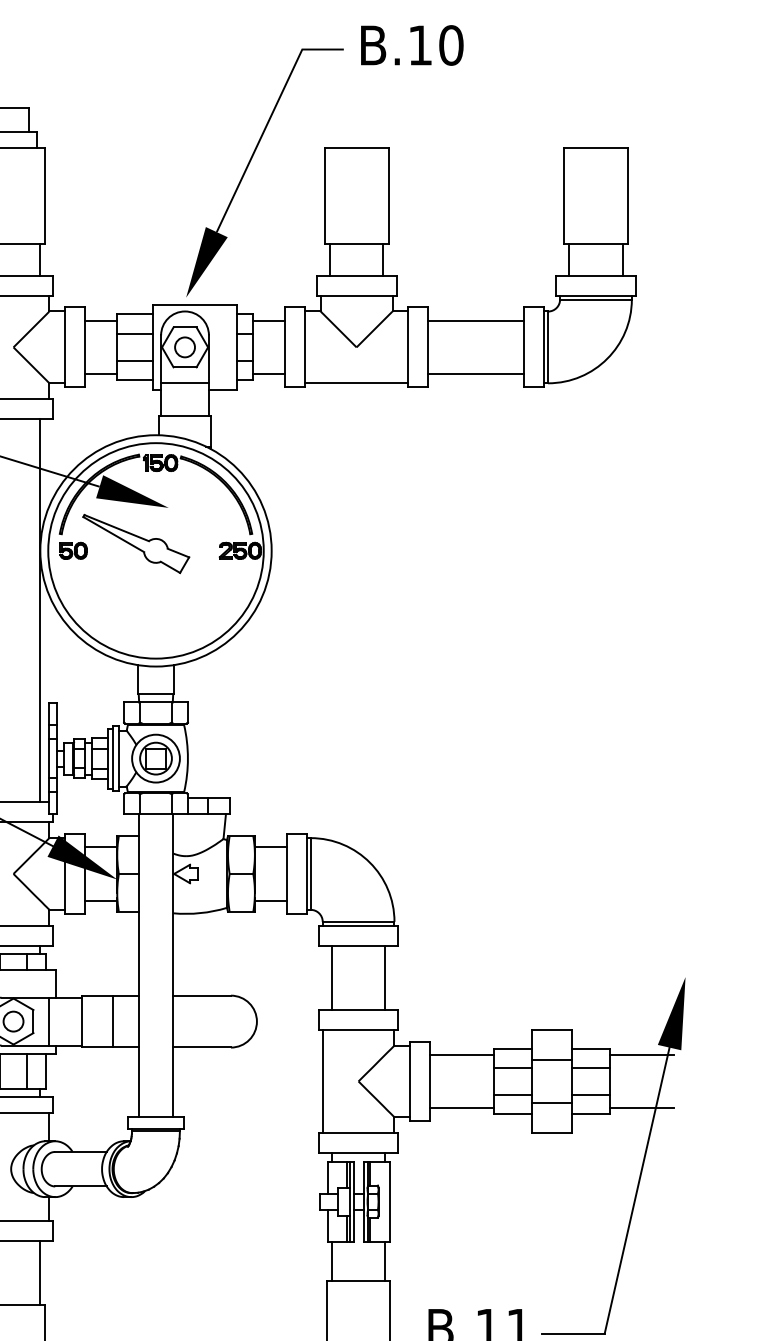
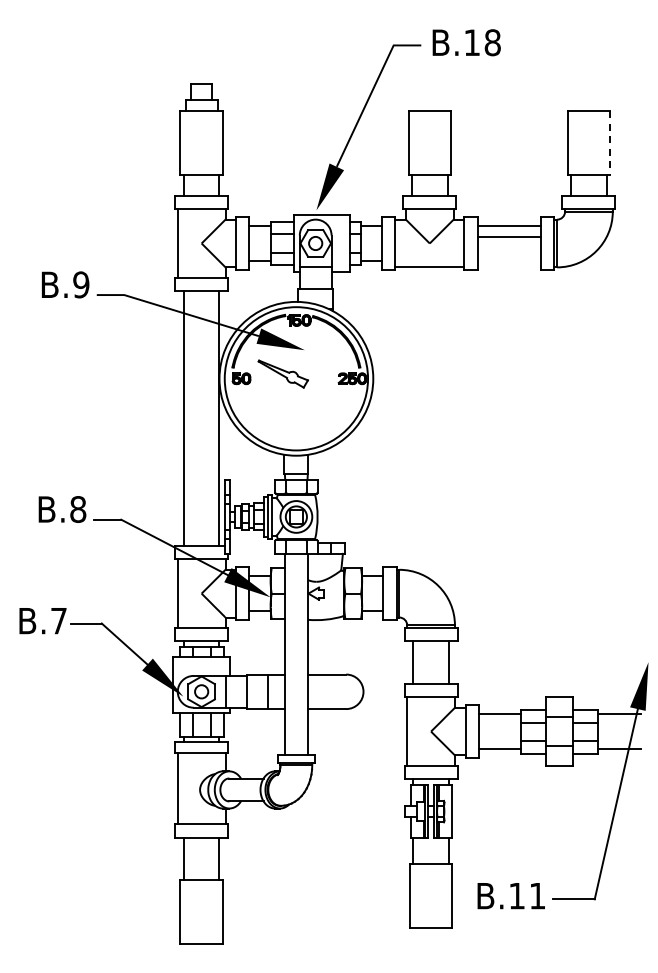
text: (450, 45) -> (492, 42), B.10 -> B.18
line: (628, 195) -> (610, 142), solid -> dashed
line: (476, 374) -> (509, 237), moved
part: (136, 542) -> (283, 373), size x0.7

